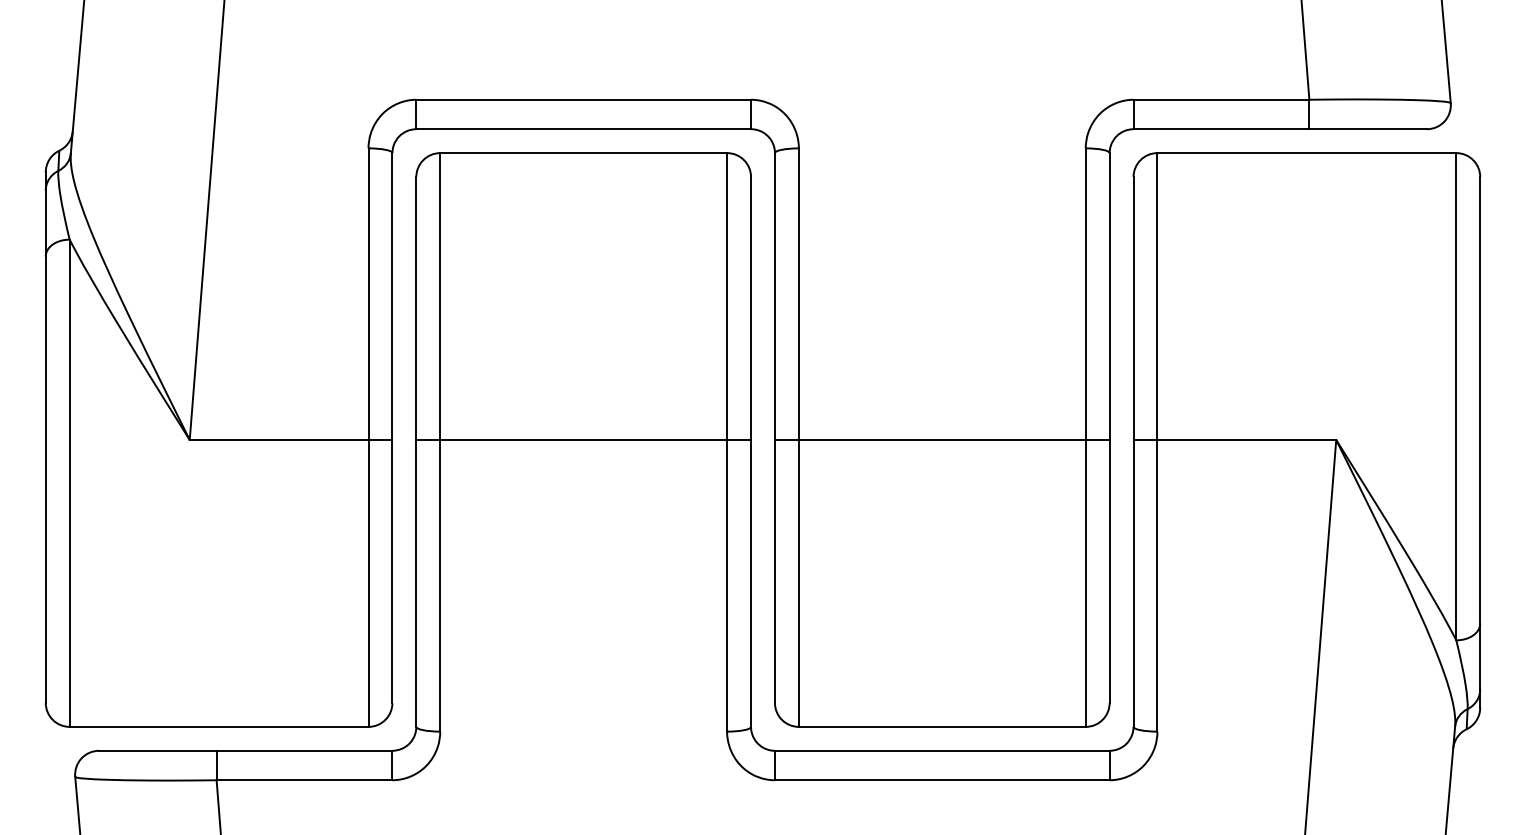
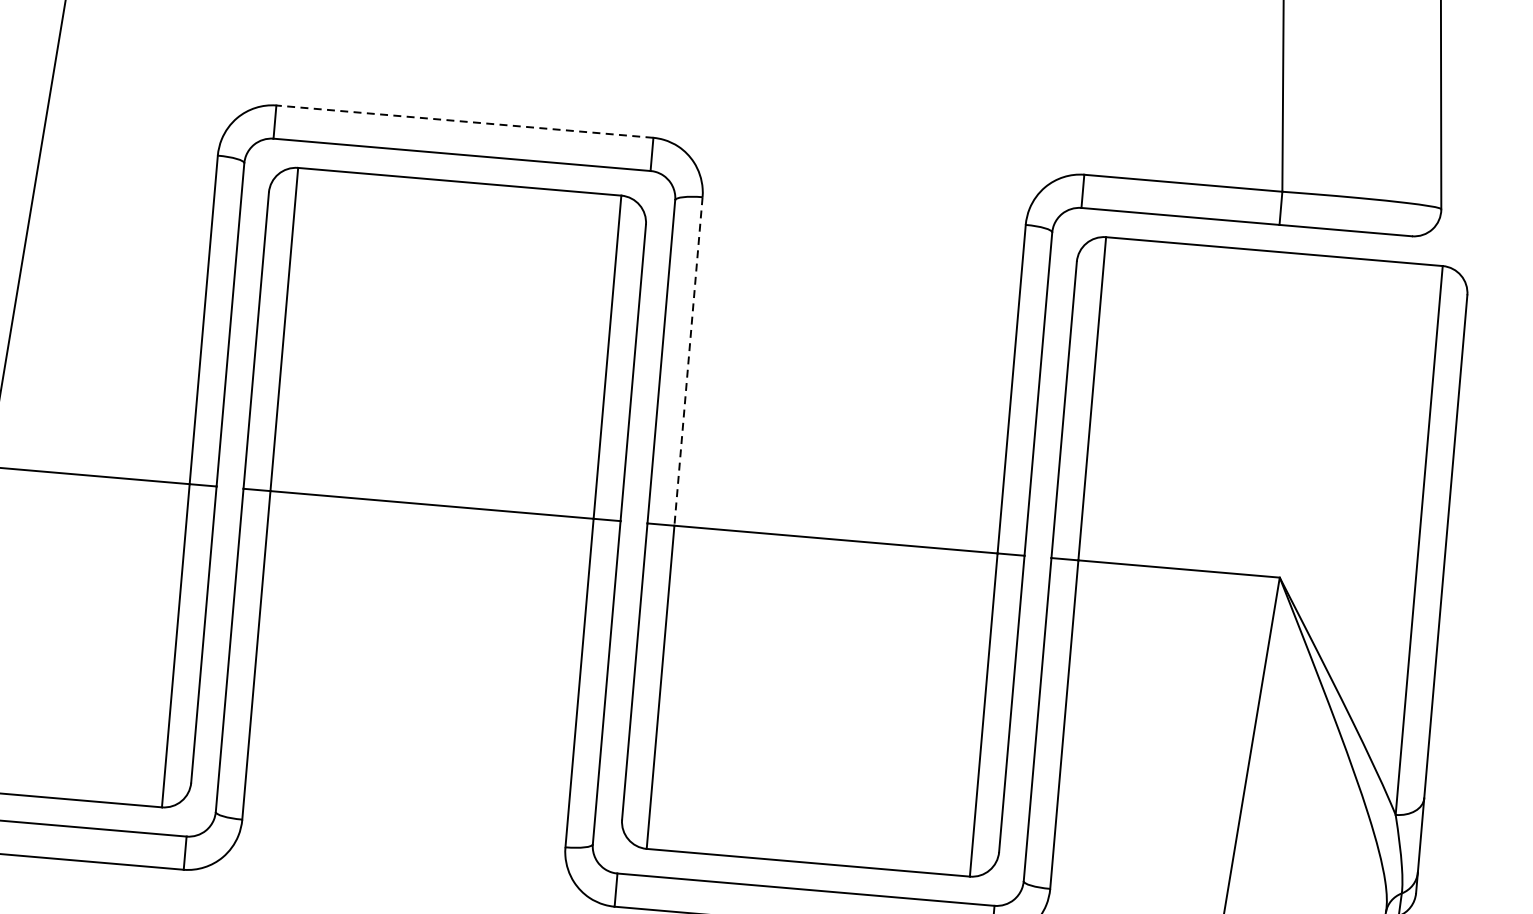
line: (583, 99) -> (464, 121), solid -> dashed
line: (798, 294) -> (688, 361), solid -> dashed

